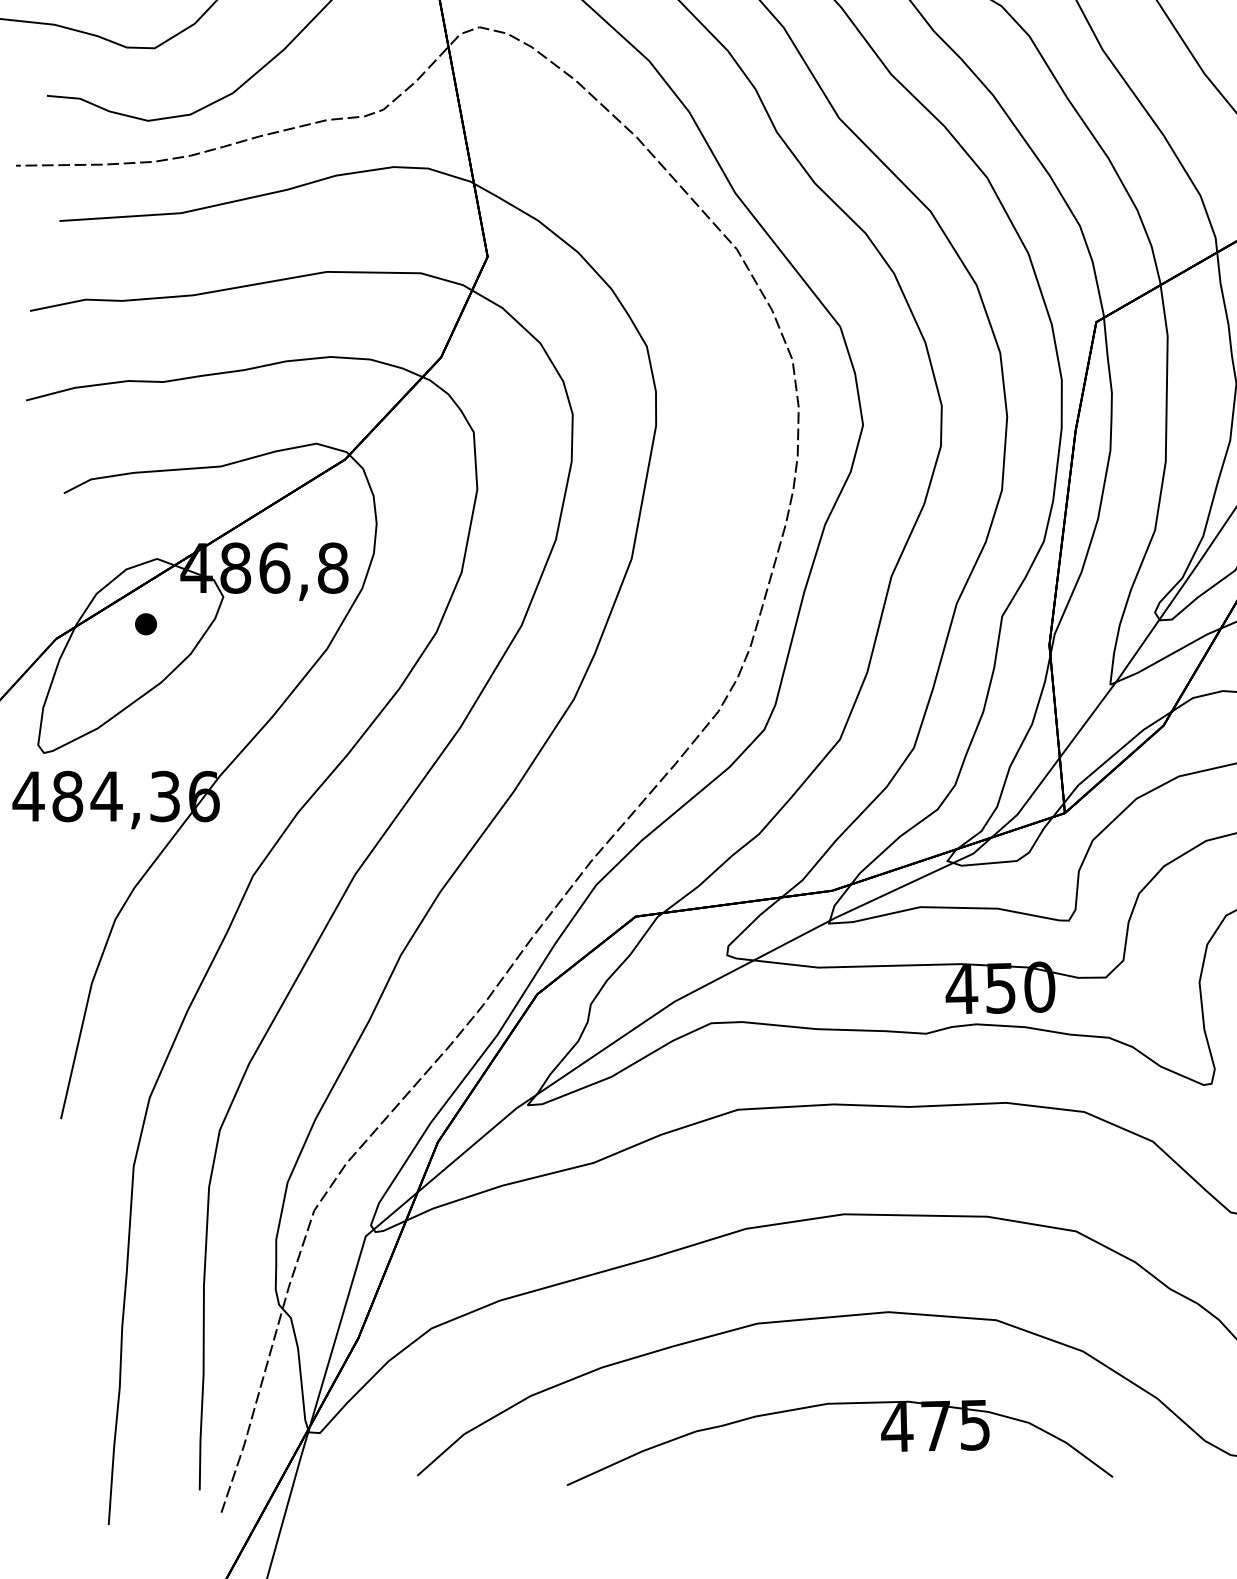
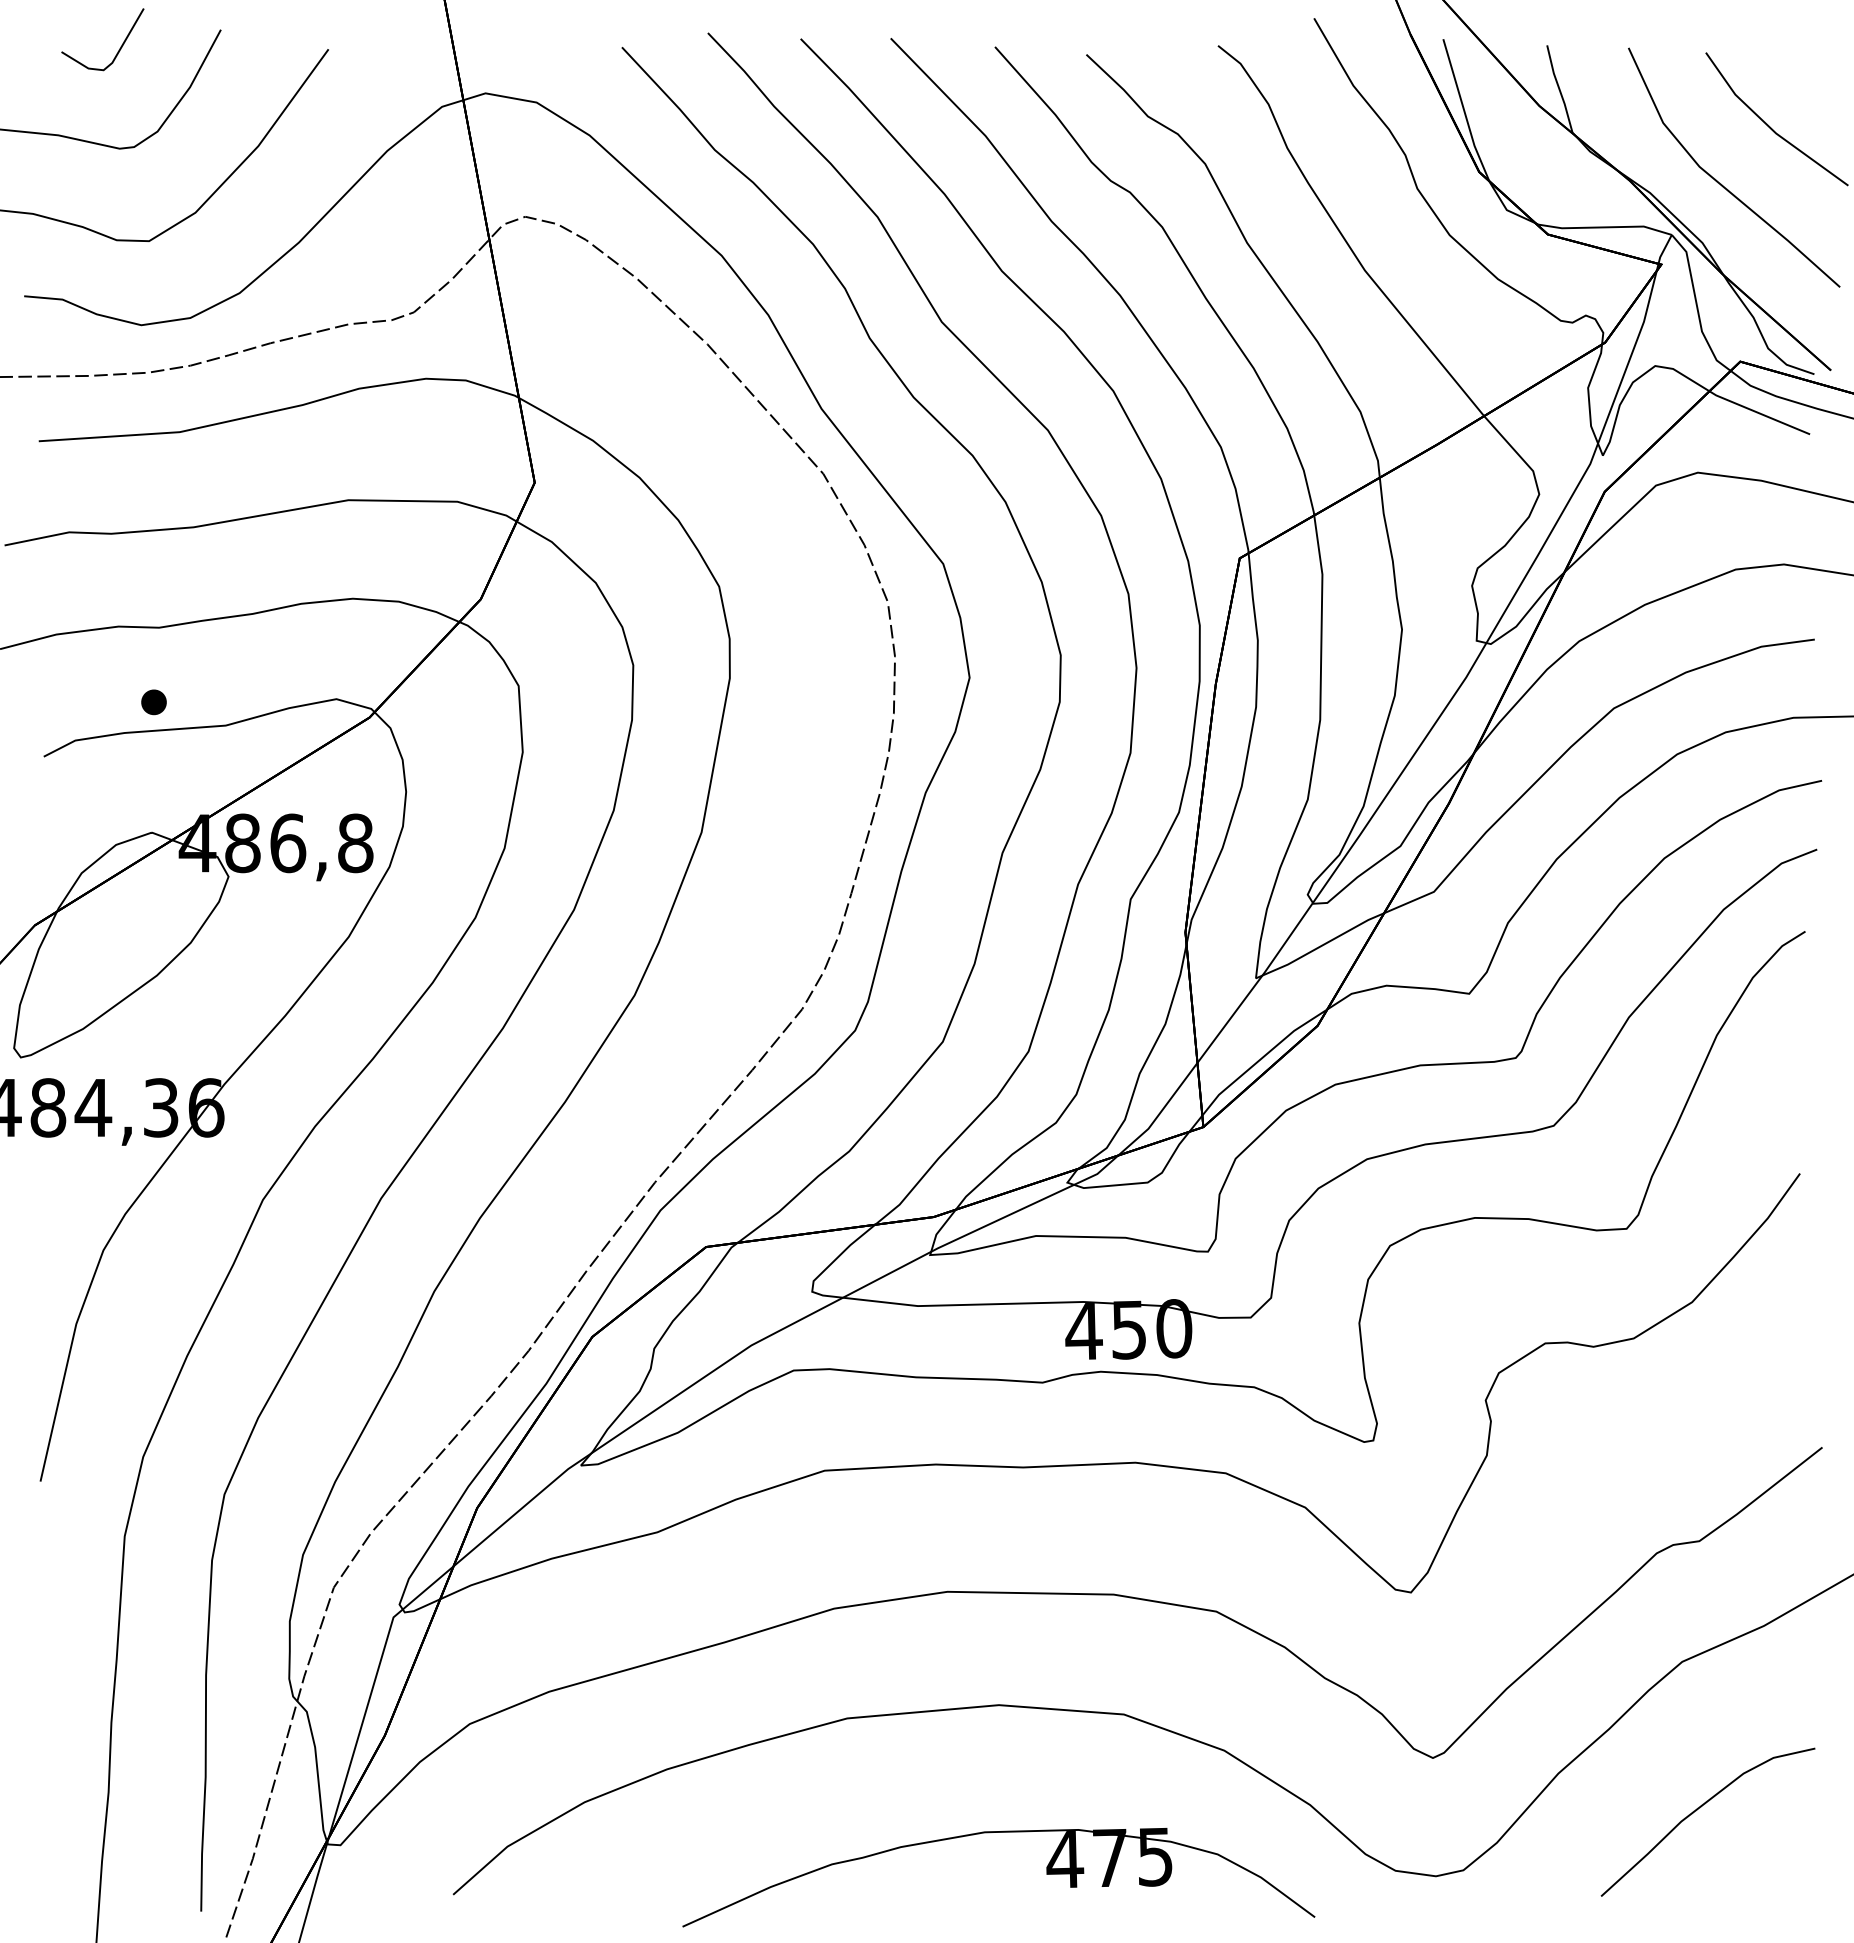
part: (145, 624) -> (153, 702), moved
part: (832, 1404) -> (990, 1833), moved

